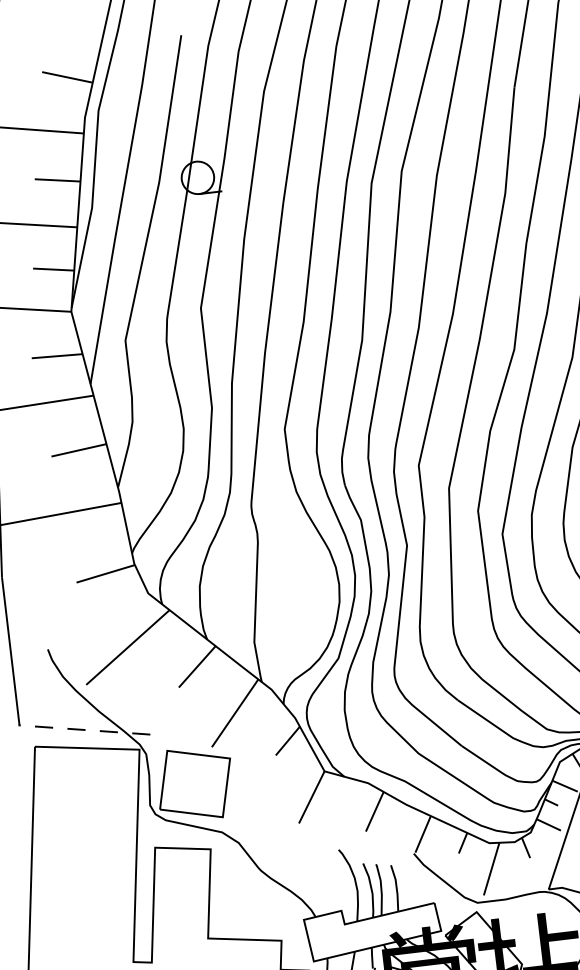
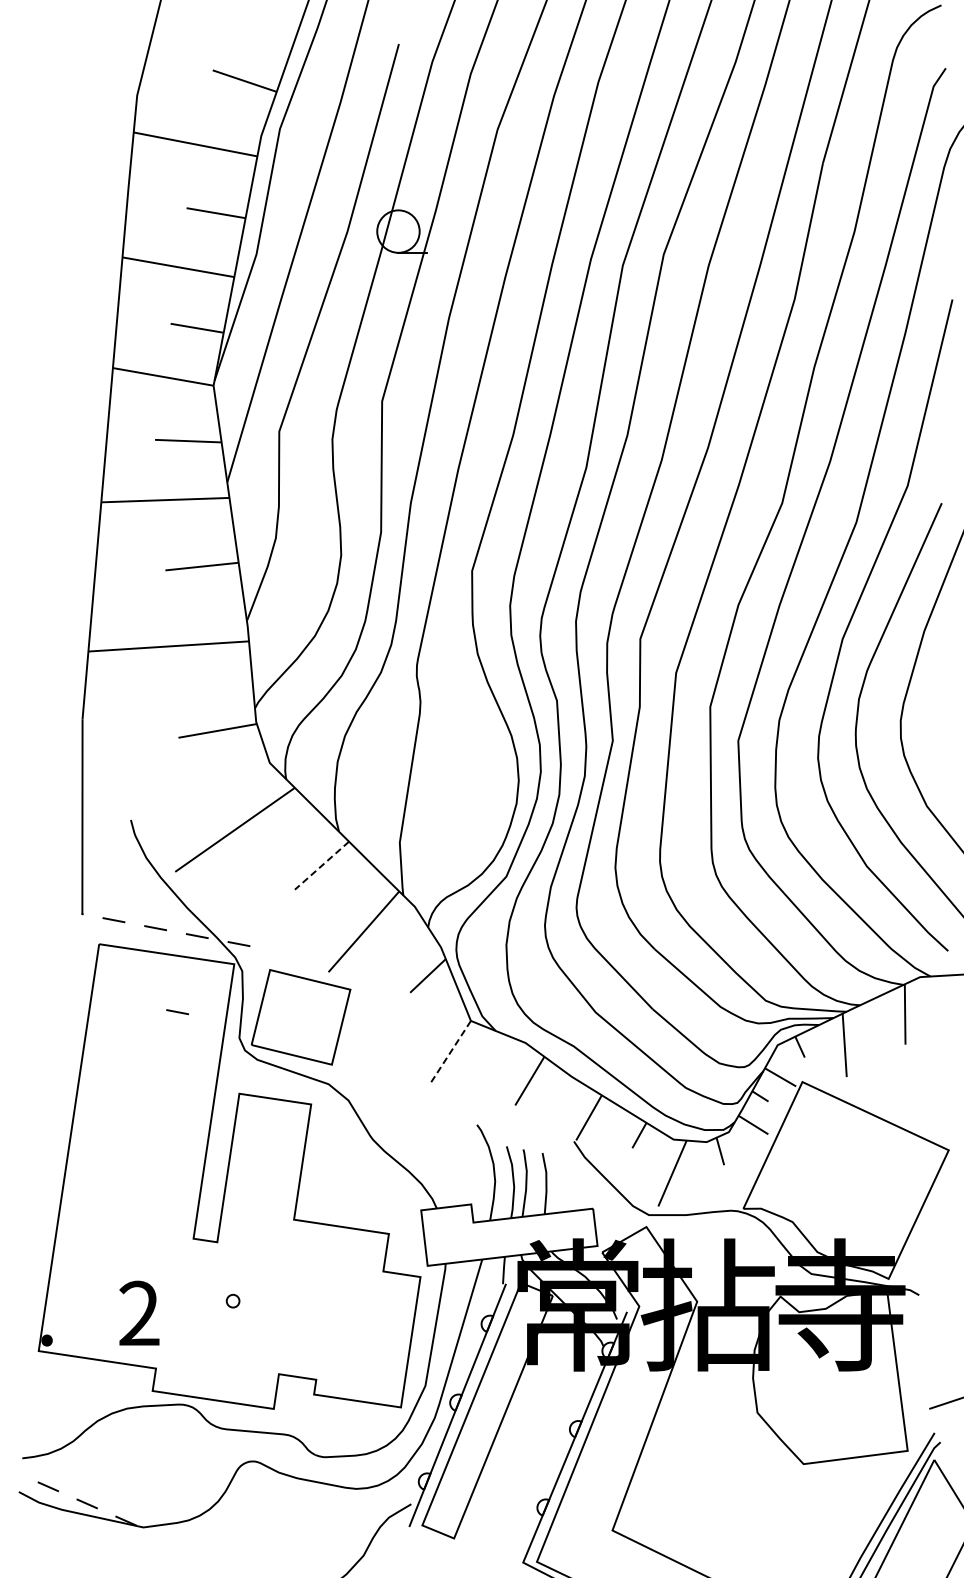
line: (196, 667) -> (321, 866), solid -> dashed
line: (100, 791) -> (177, 1012), added
line: (311, 797) -> (450, 1052), solid -> dashed

